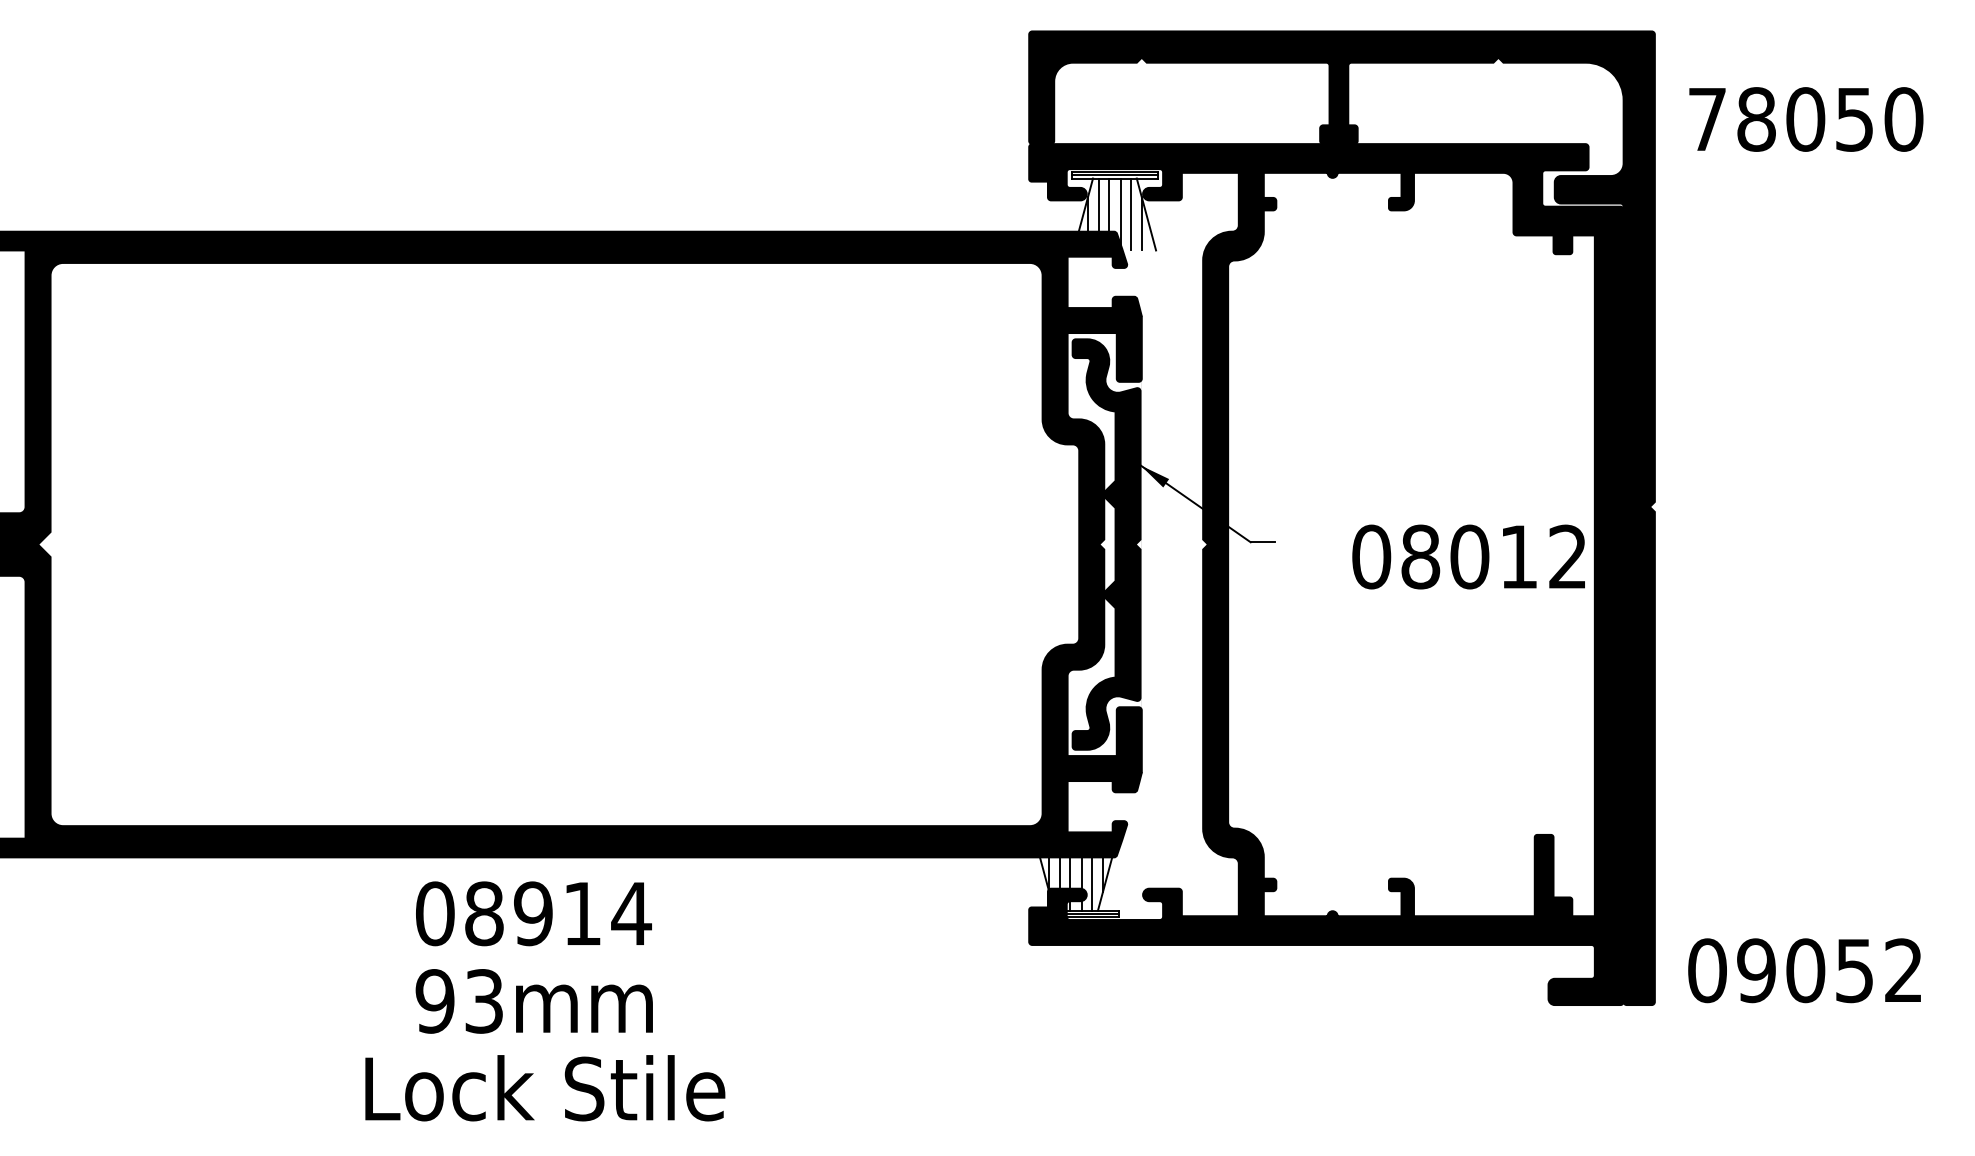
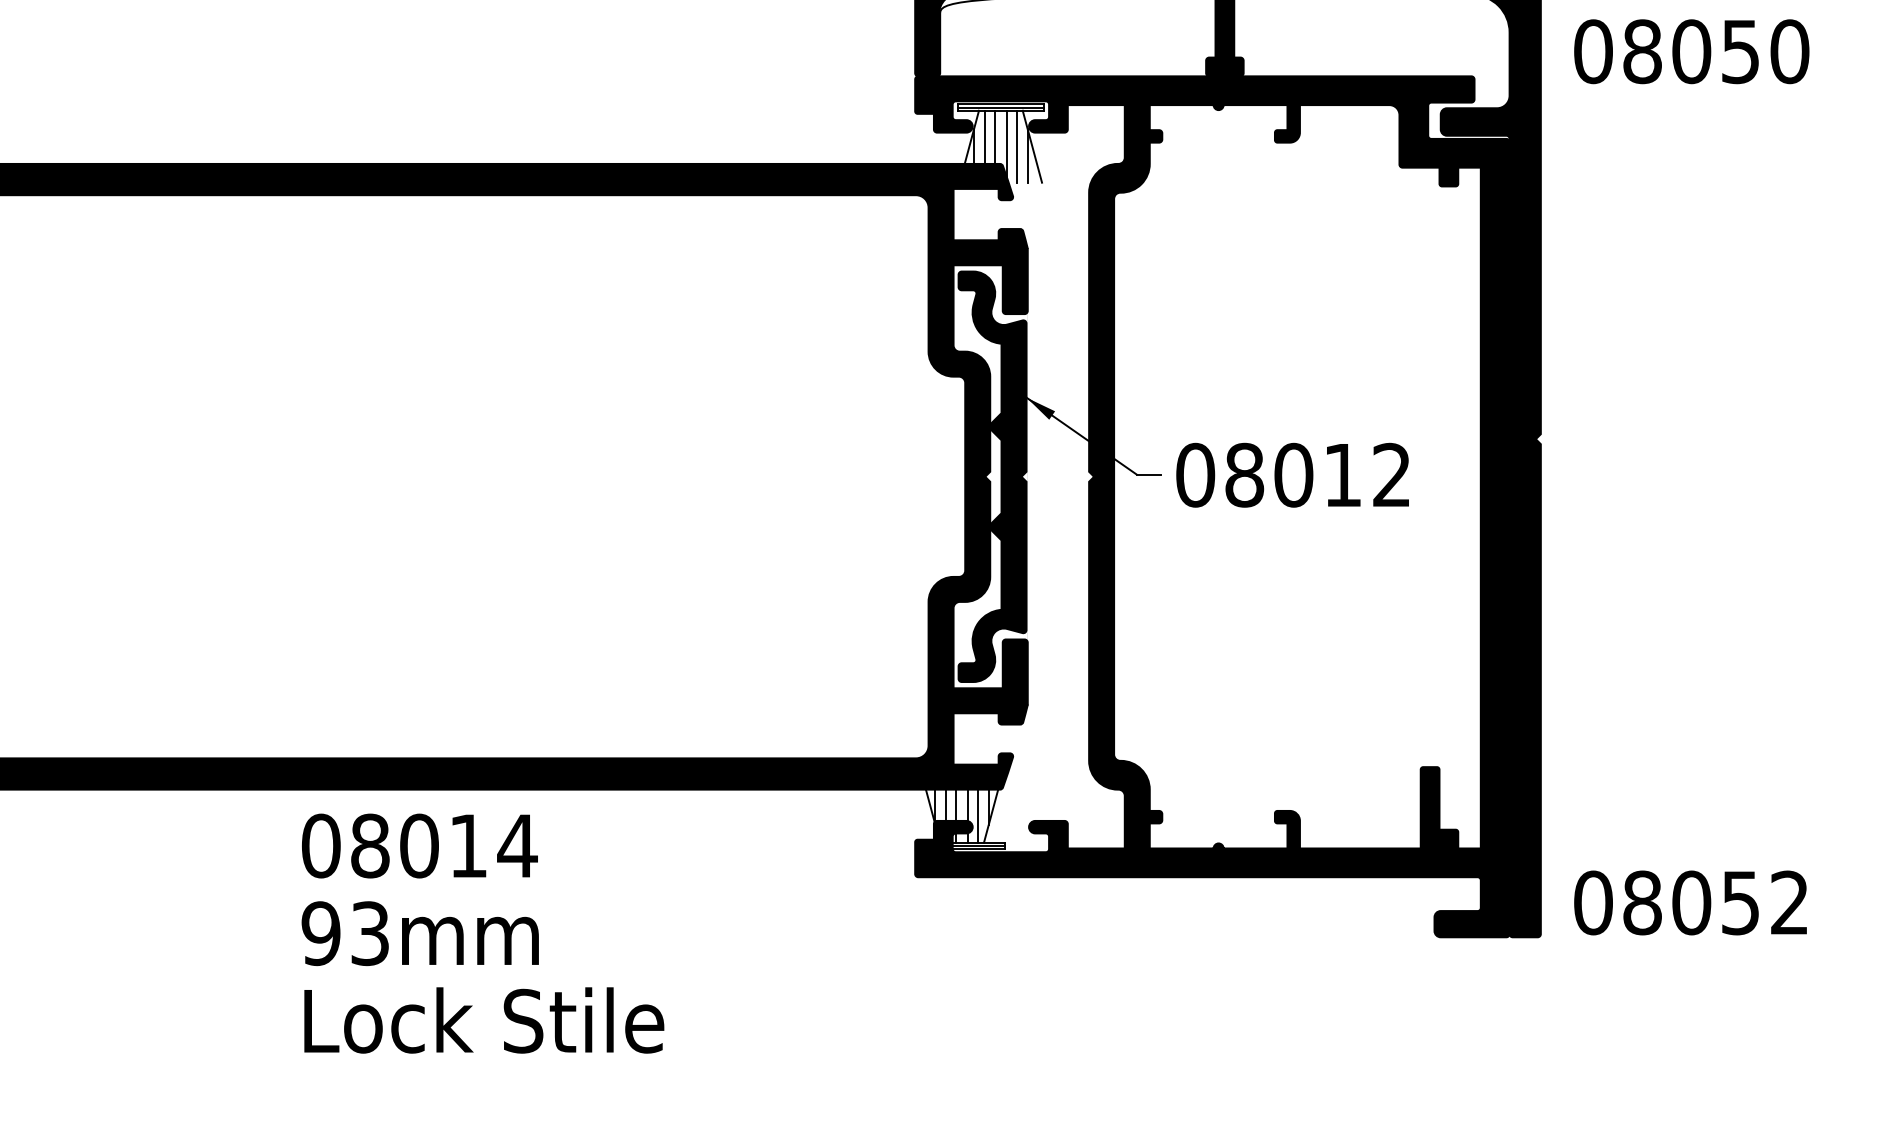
text: (1707, 119) -> (1593, 51), 78050 -> 08050
text: (1468, 556) -> (1292, 474), moved
text: (533, 913) -> (419, 845), 08914 -> 08014
text: (1756, 970) -> (1642, 902), 09052 -> 08052
text: (545, 1088) -> (484, 1020), moved

